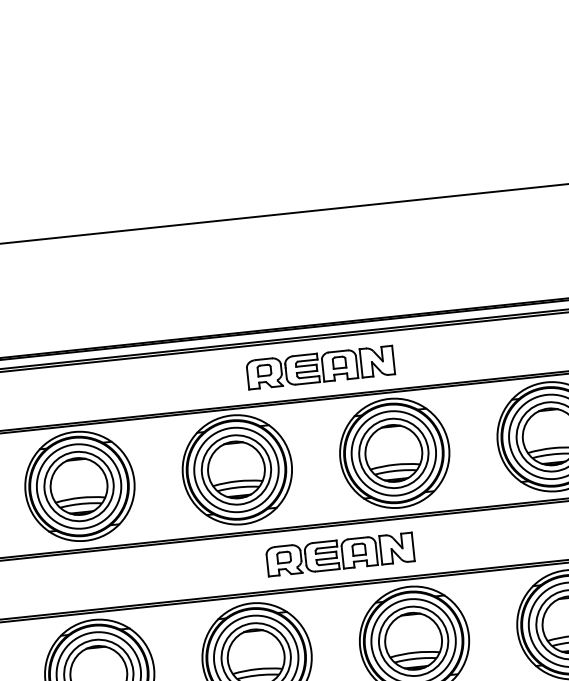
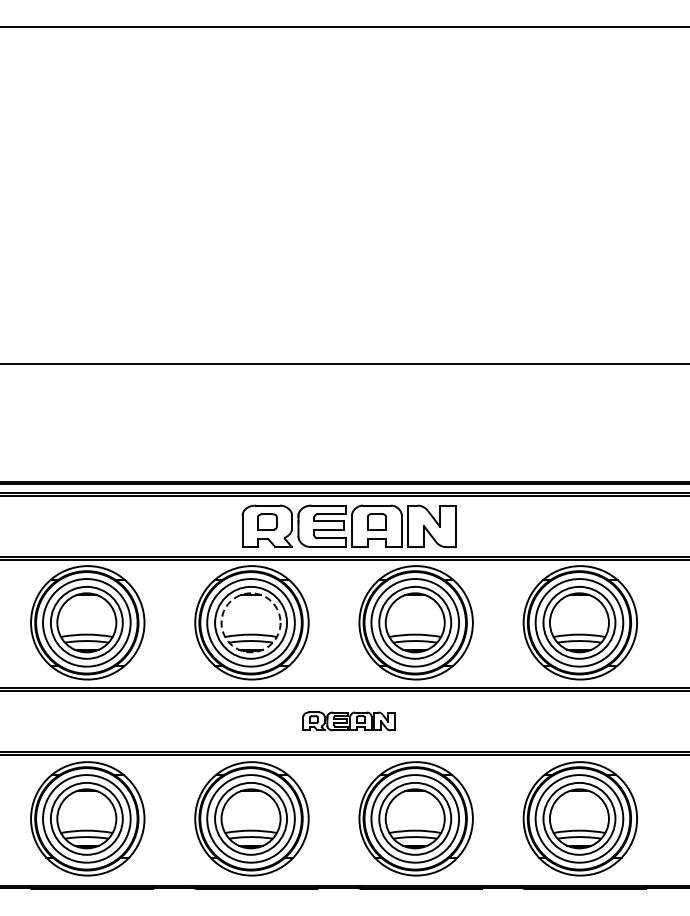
part: (320, 367) -> (348, 526), size x1.4
circle: (235, 469) -> (250, 622), solid -> dashed
part: (339, 554) -> (348, 721), size x0.6

